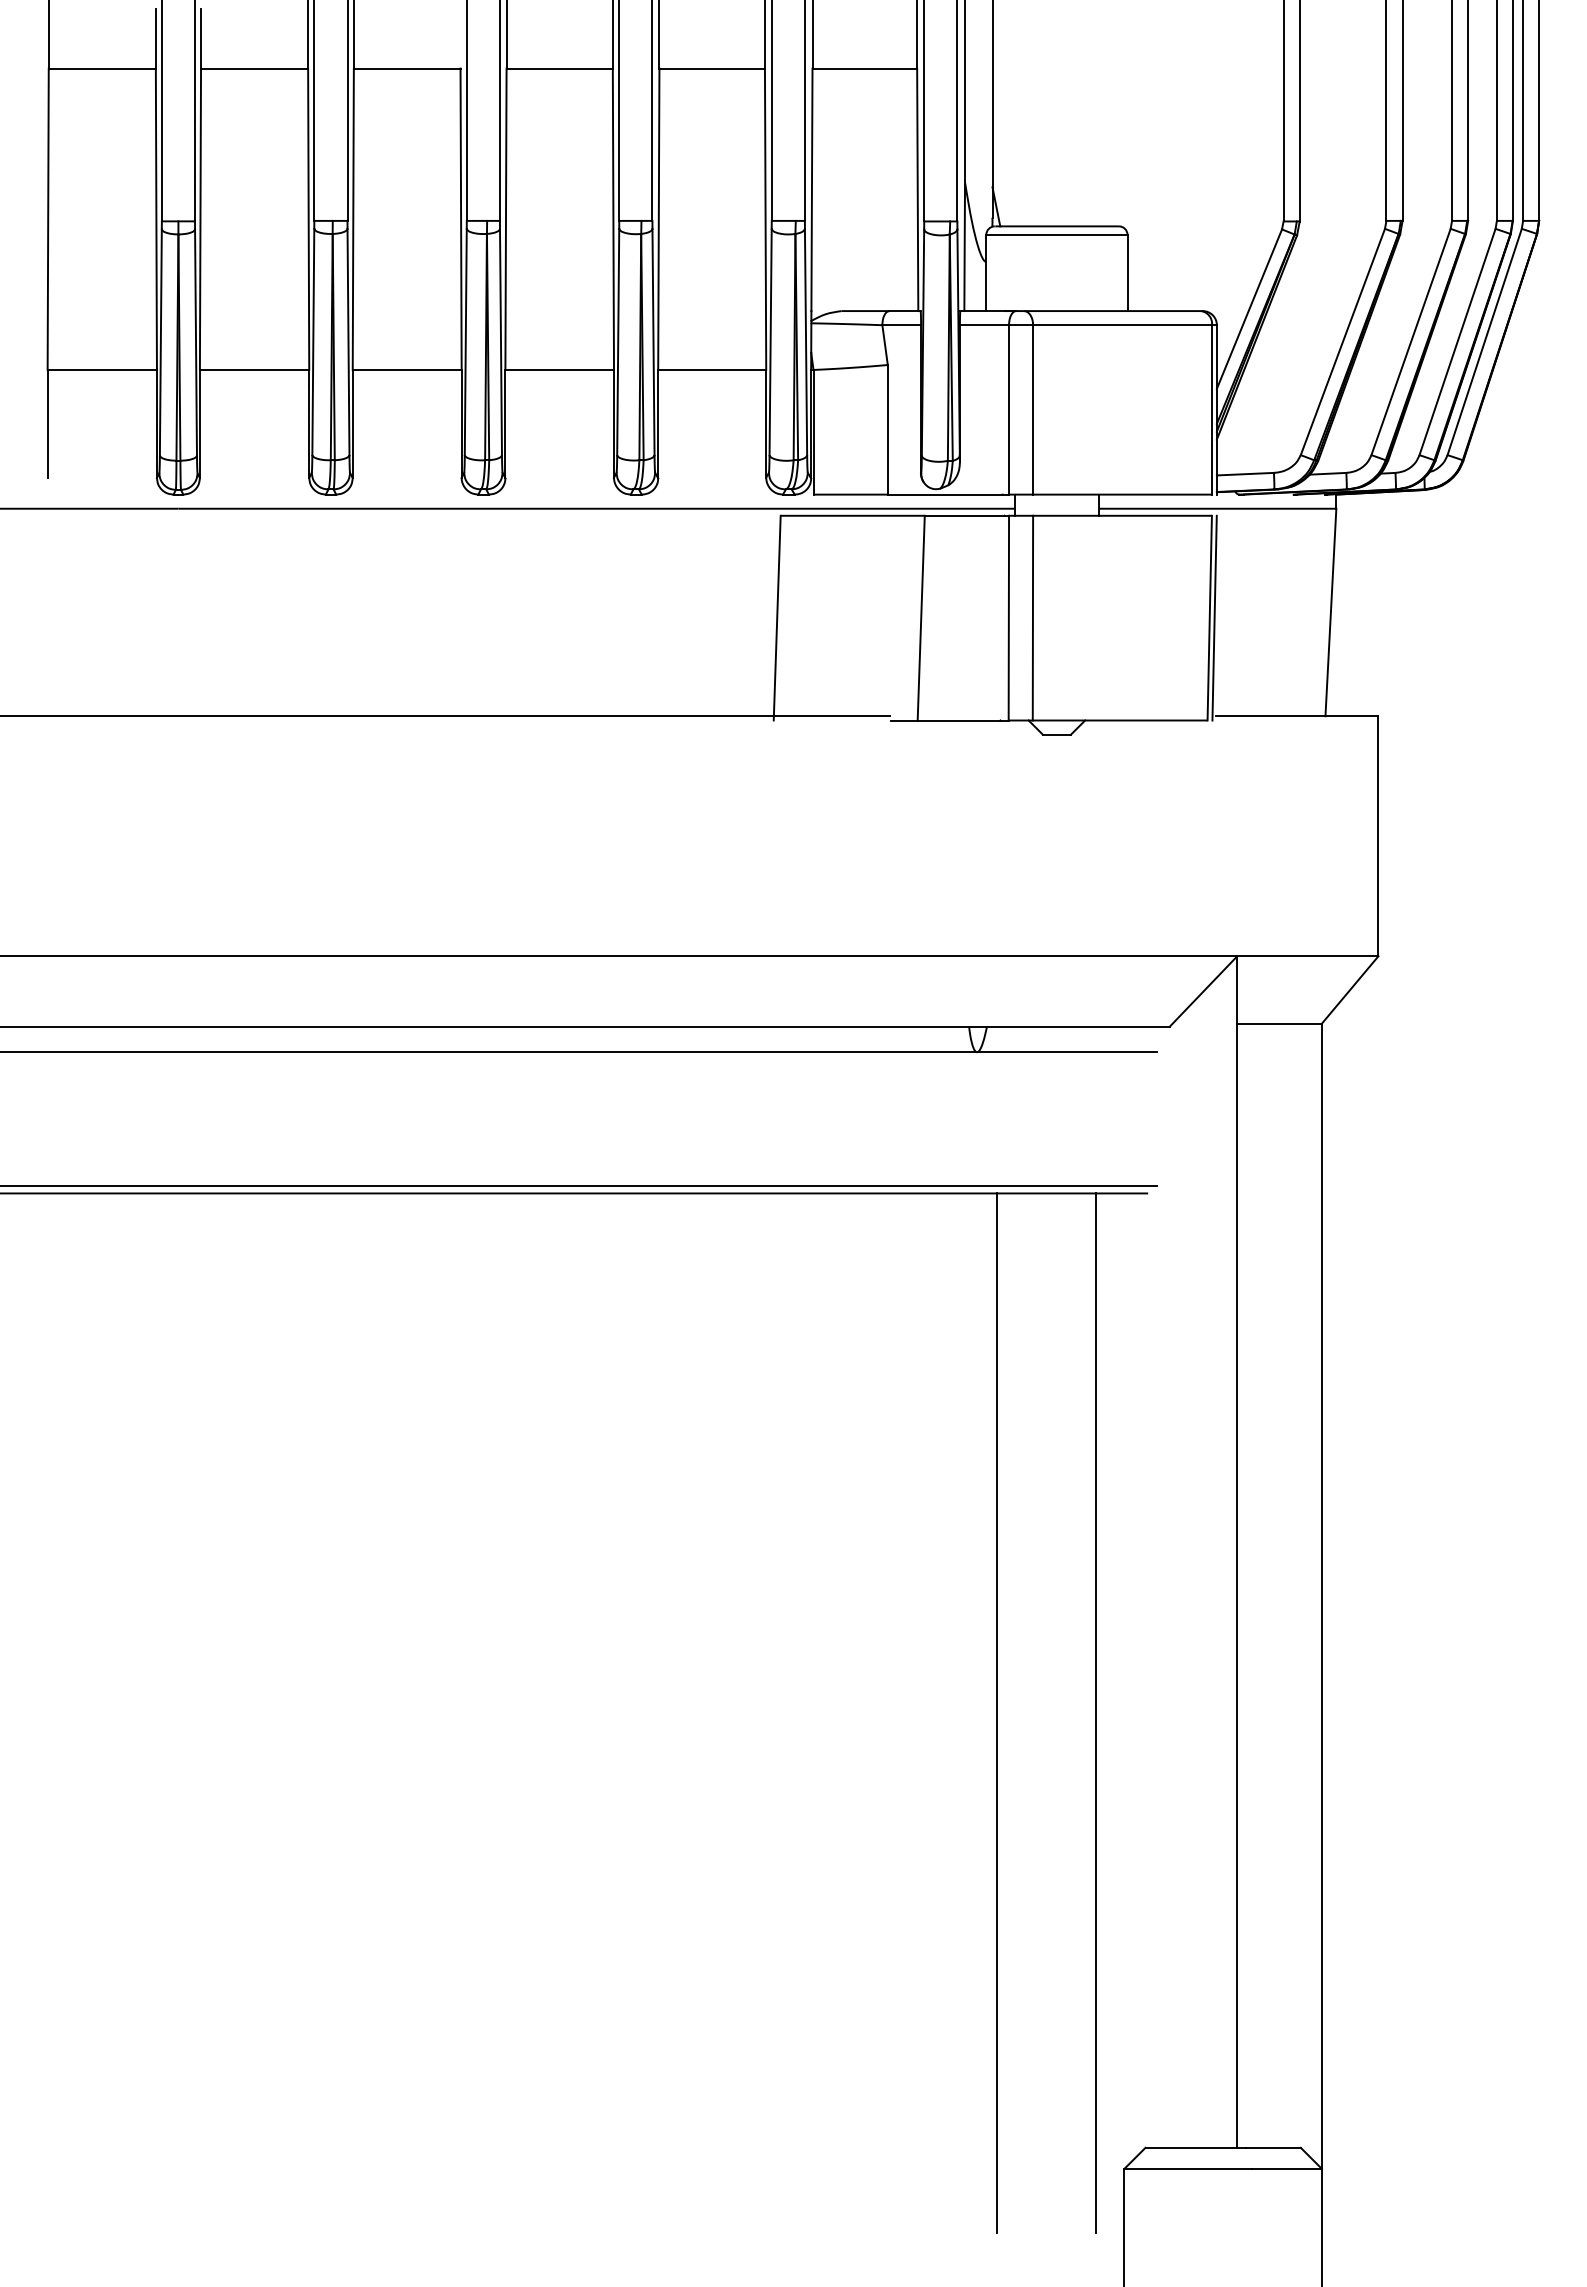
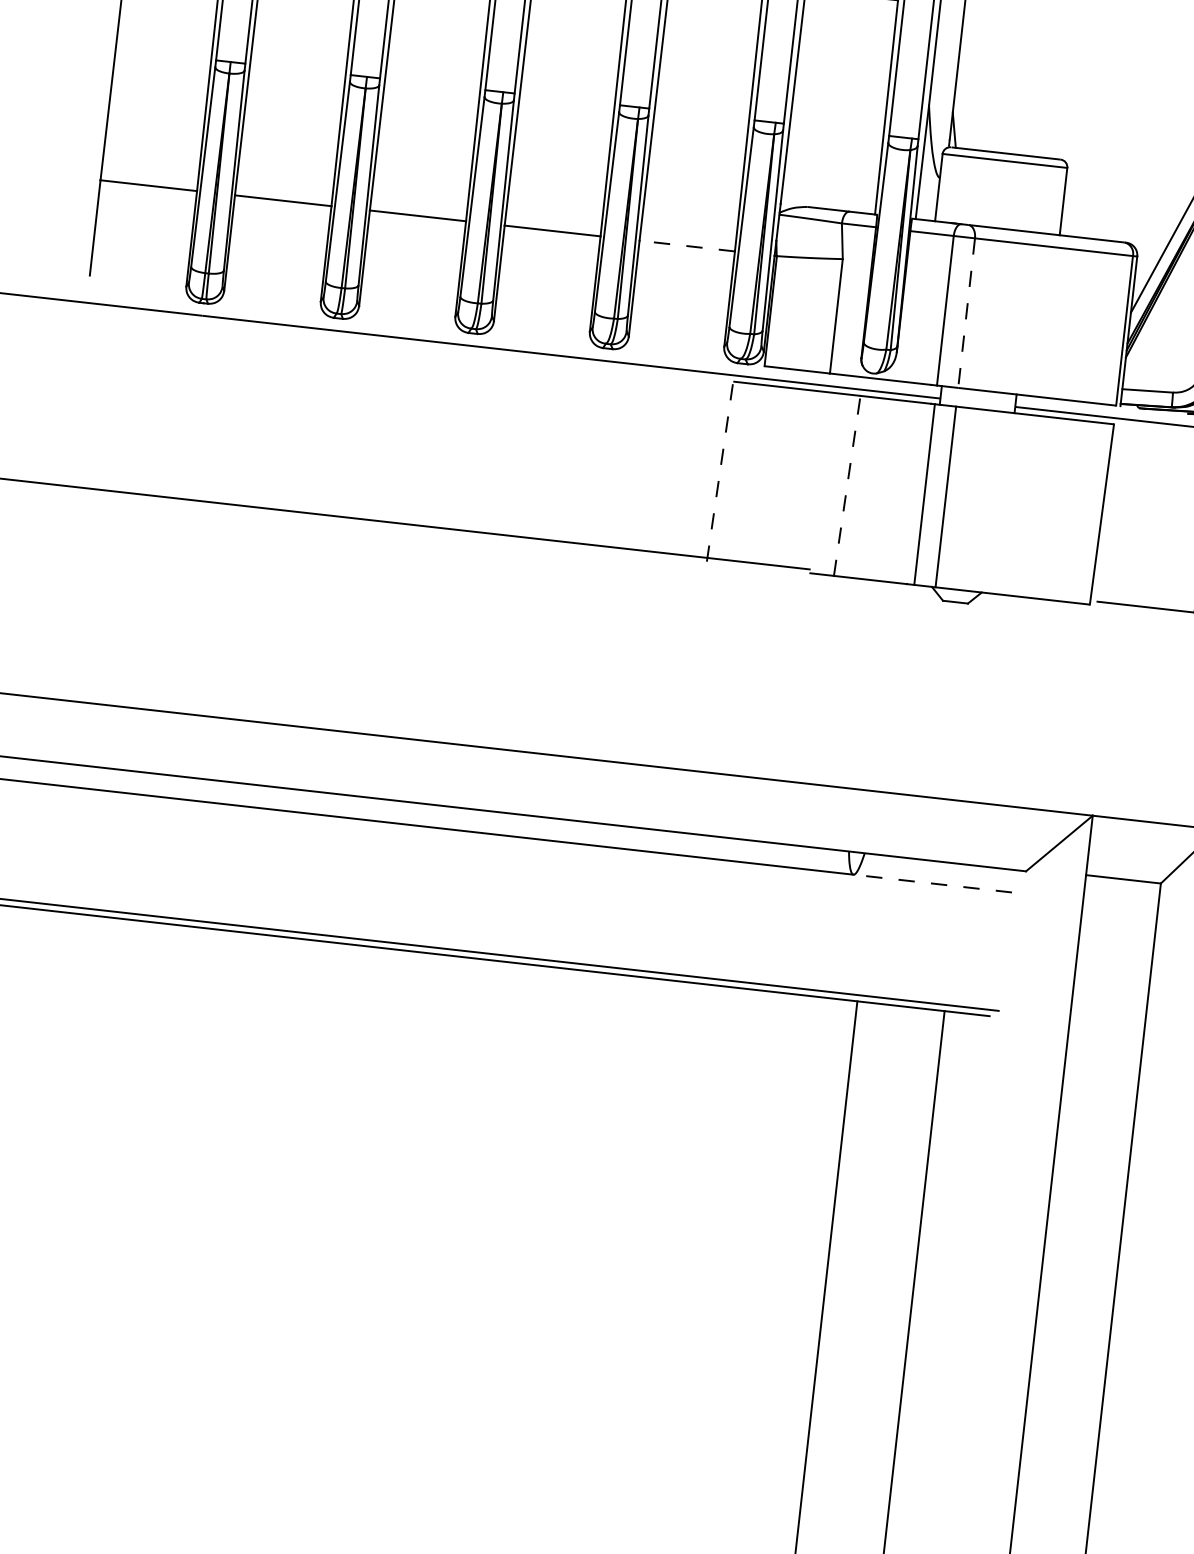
line: (711, 369) -> (686, 245), solid -> dashed
line: (1033, 409) -> (967, 312), solid -> dashed
line: (777, 617) -> (720, 471), solid -> dashed
line: (921, 617) -> (847, 485), solid -> dashed
line: (1214, 617) -> (1106, 514), removed
line: (1066, 1052) -> (932, 883), solid -> dashed

